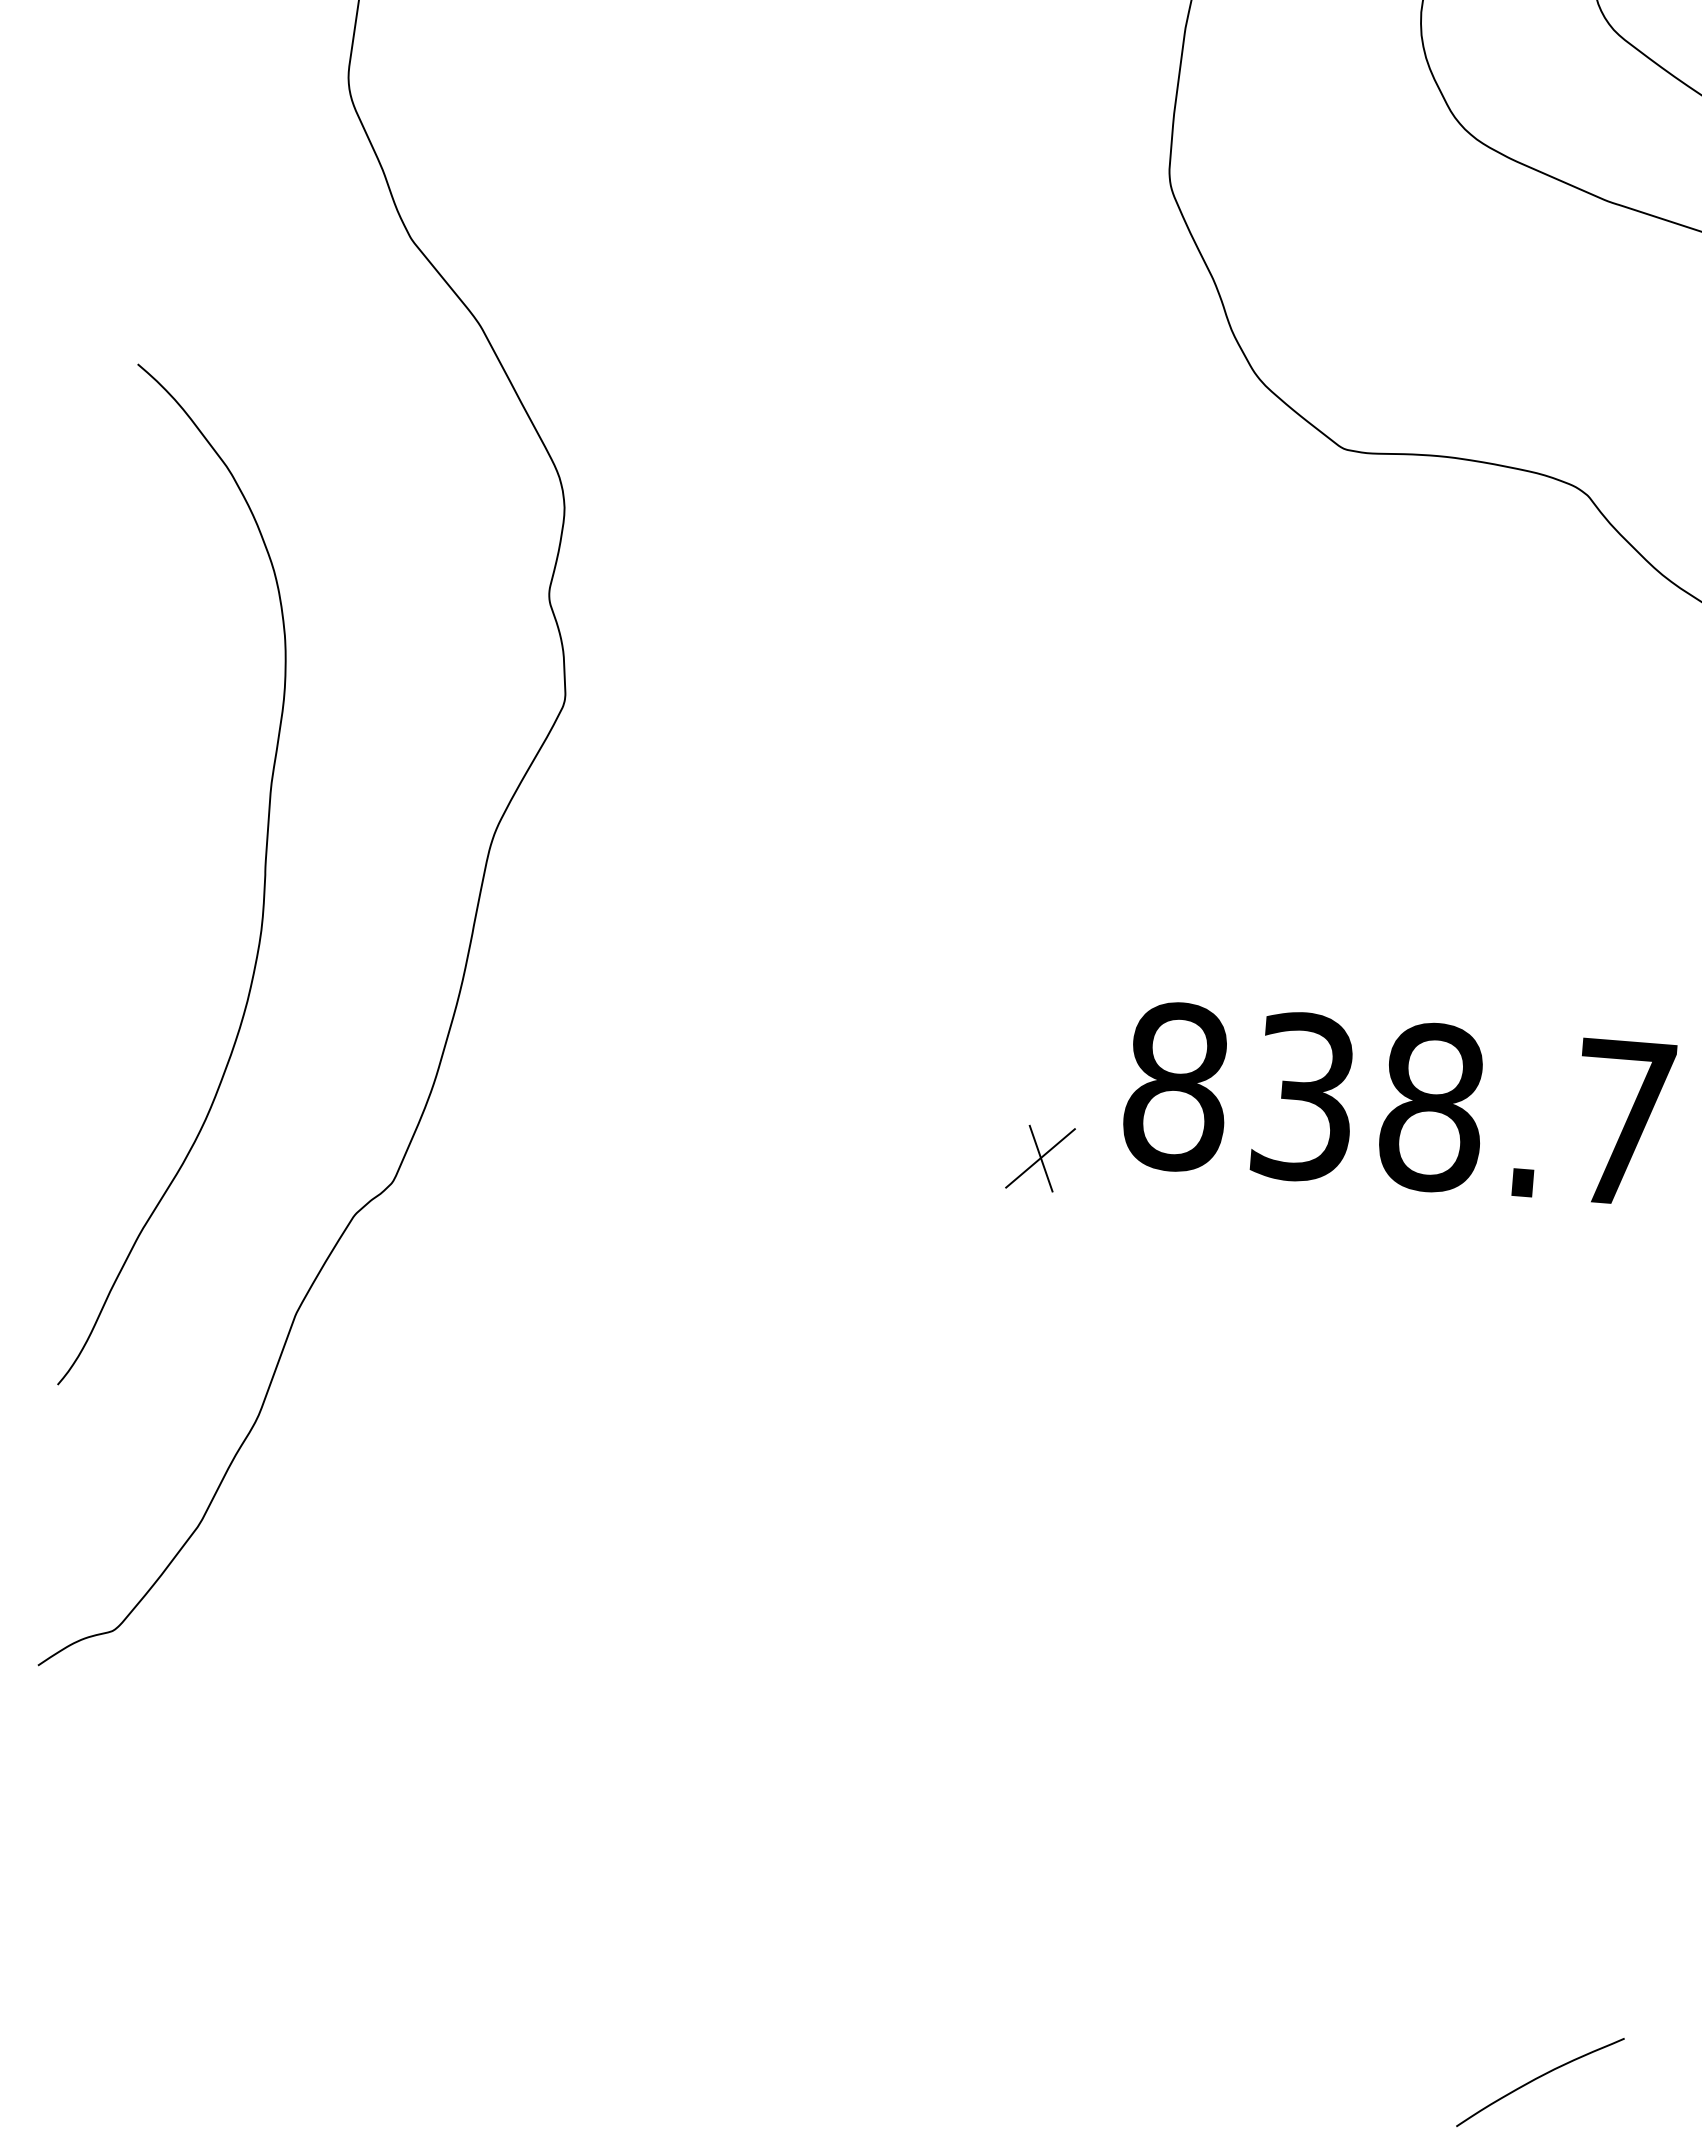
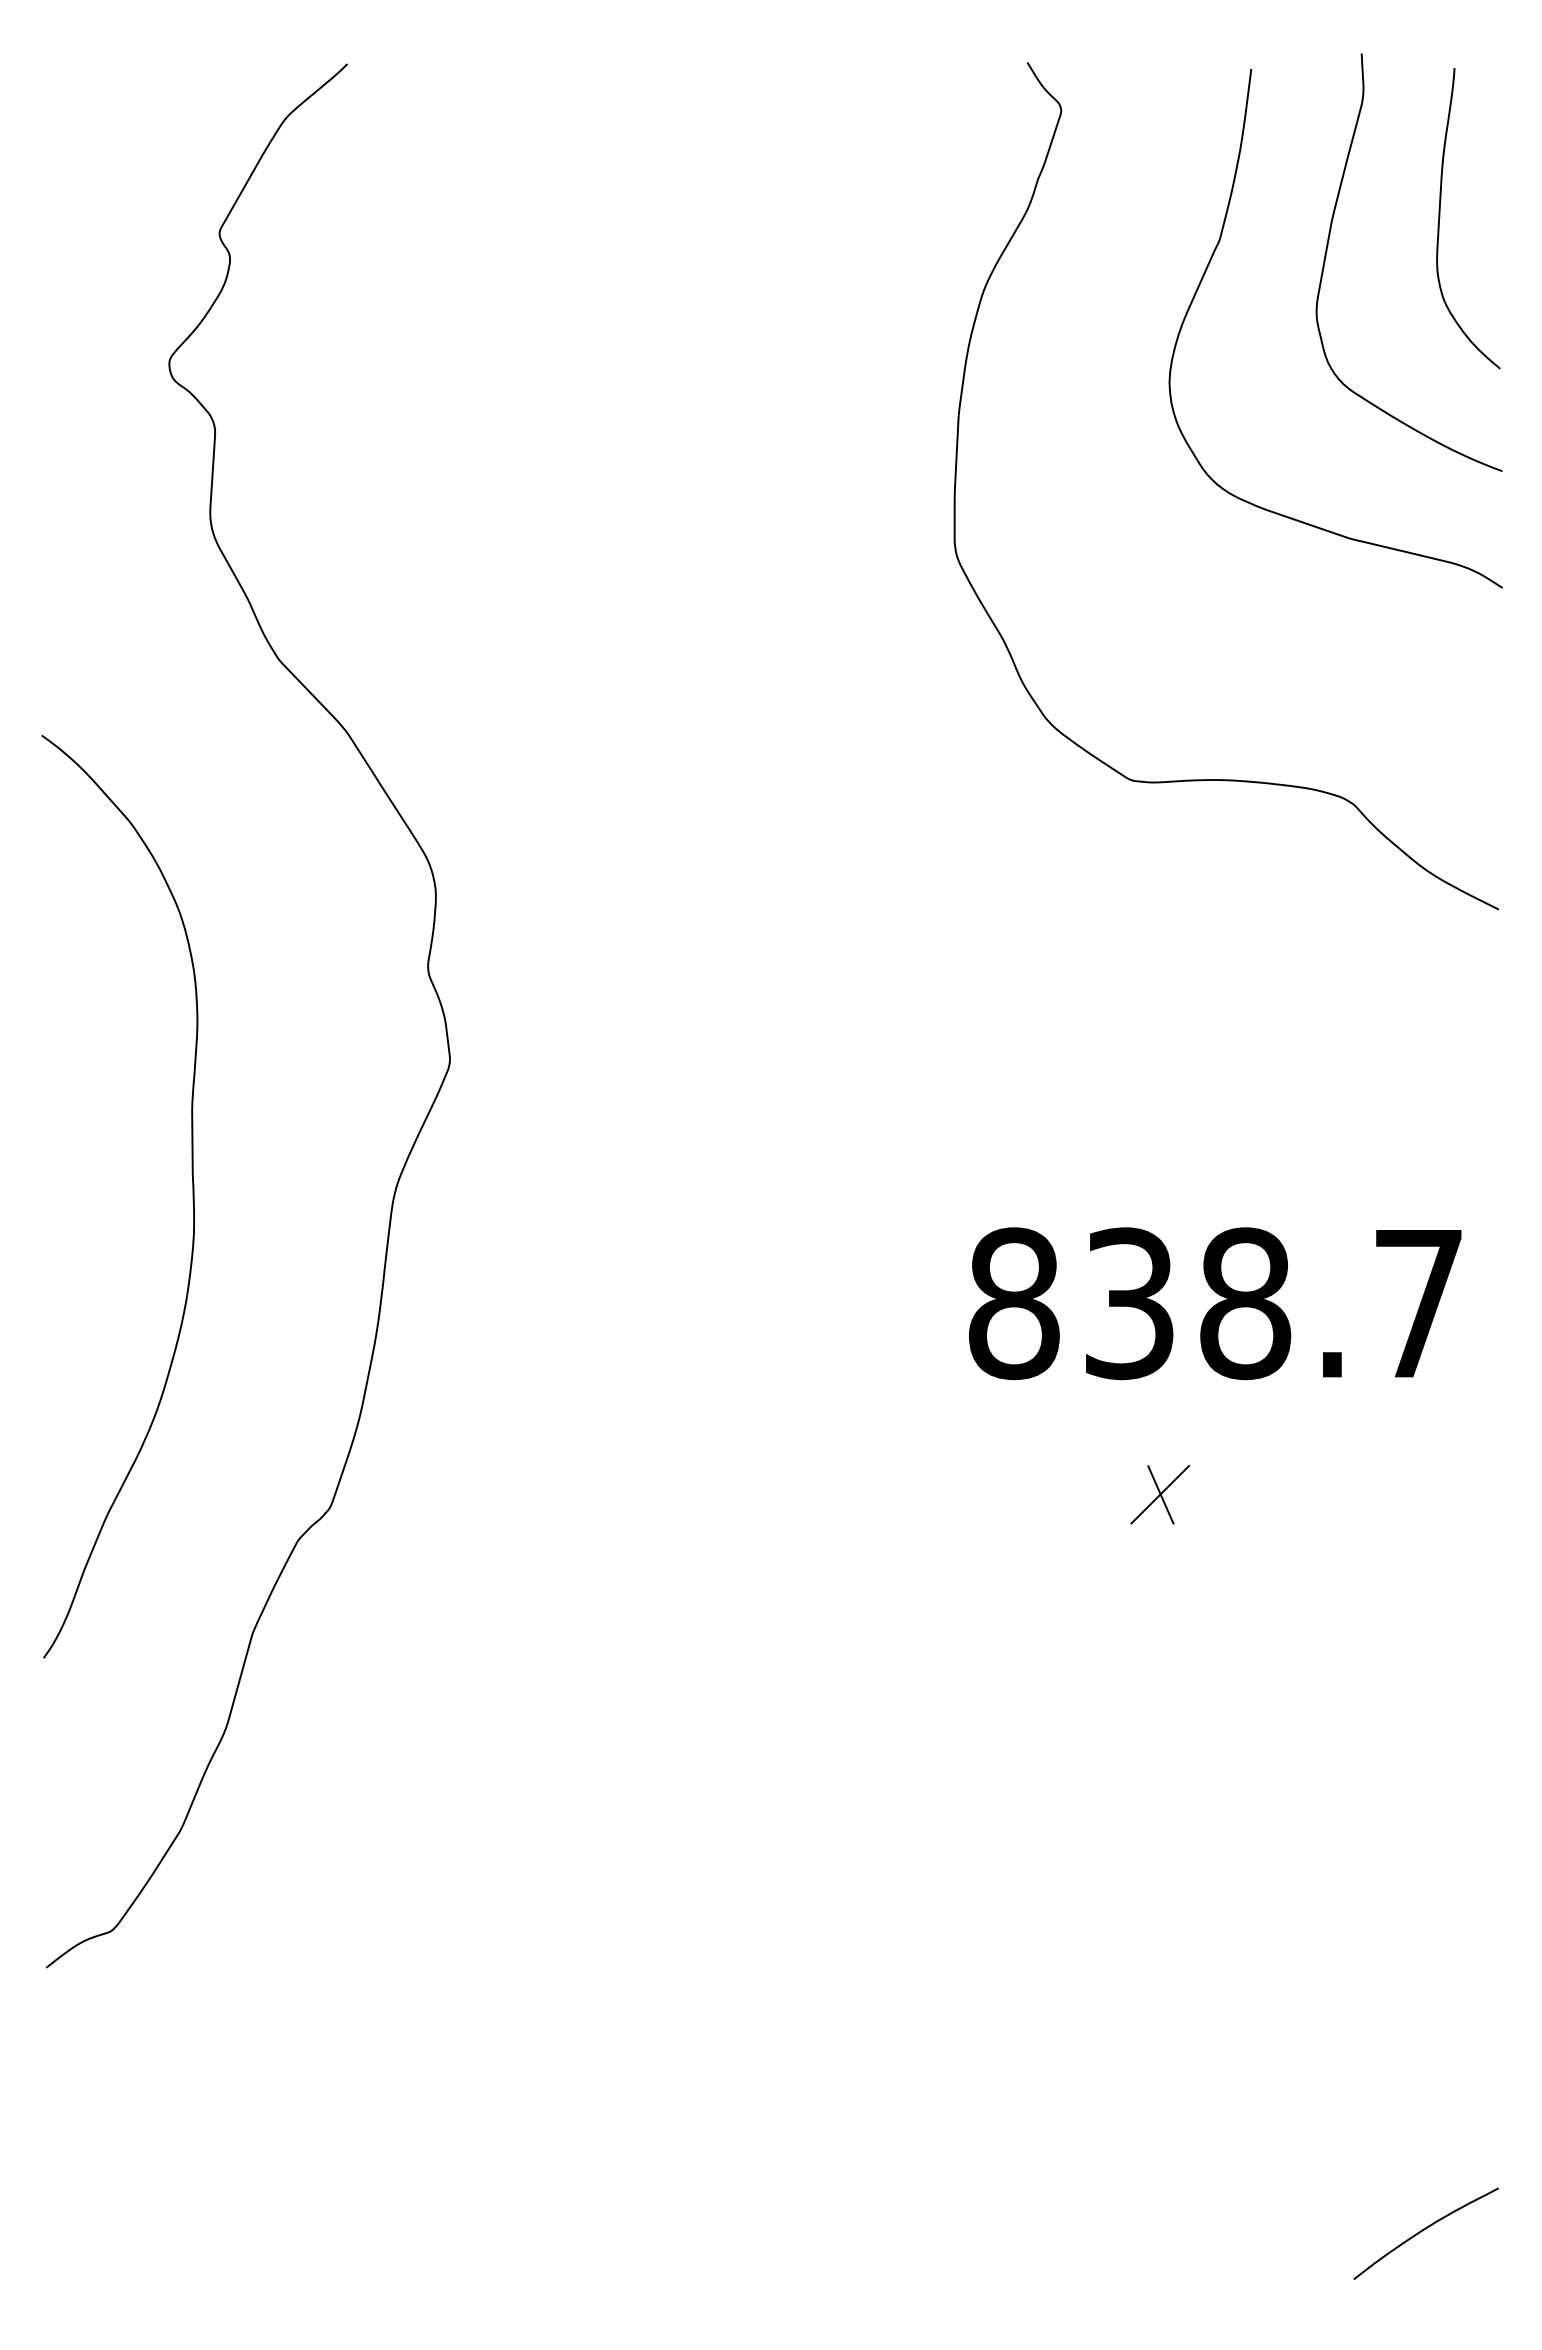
curve: (263, 887) -> (192, 1196), moved
text: (1399, 1104) -> (1215, 1303), moved
part: (1039, 1158) -> (1159, 1494), moved

